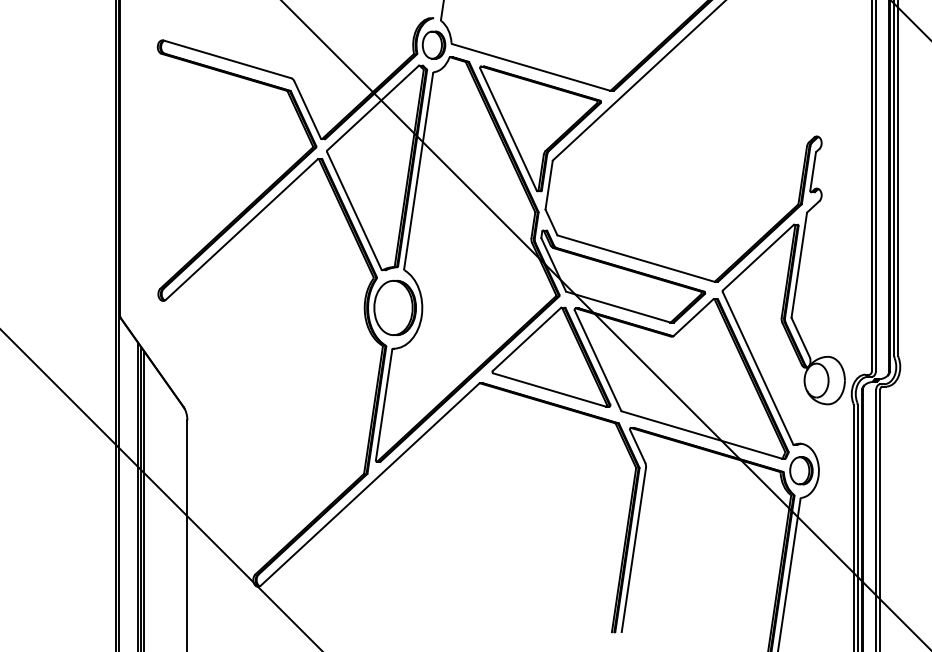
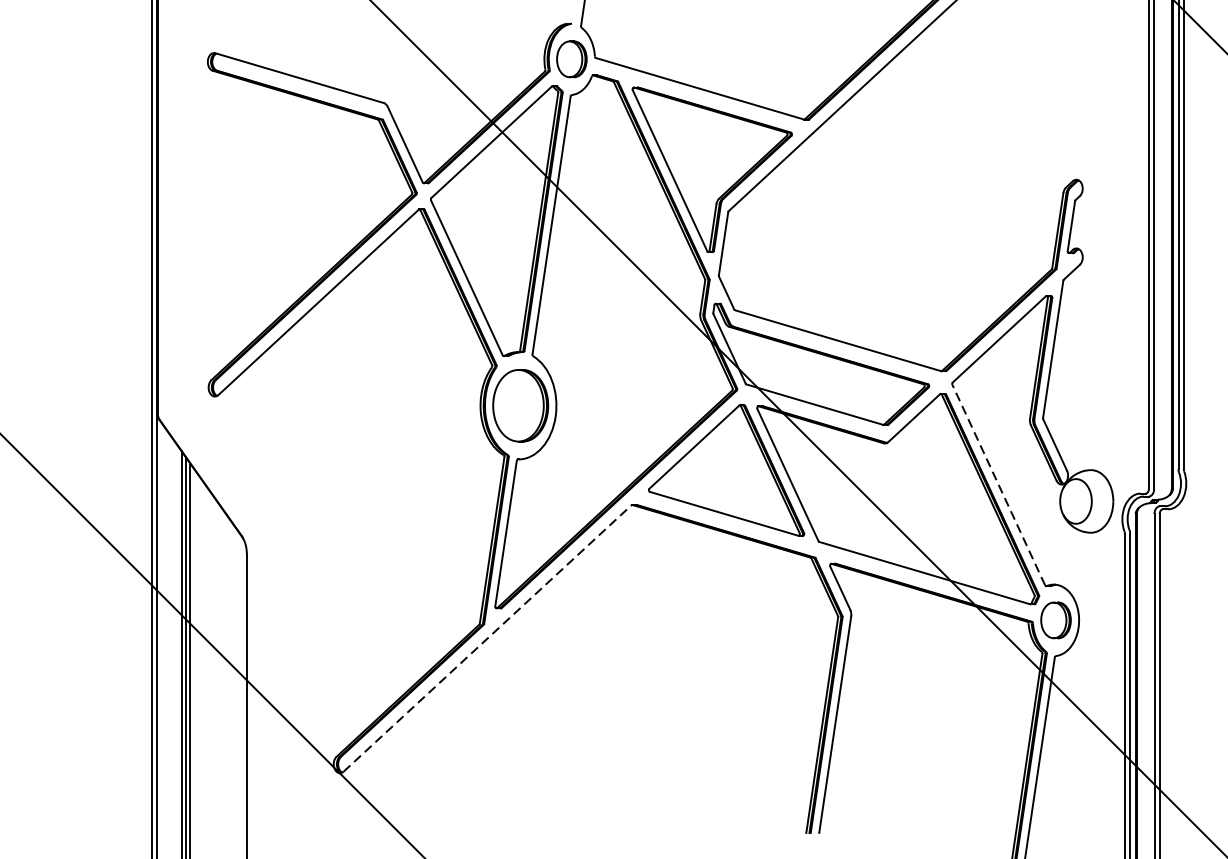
line: (758, 368) -> (999, 485), solid -> dashed
line: (370, 484) -> (488, 638), solid -> dashed

